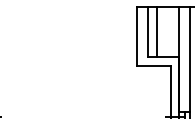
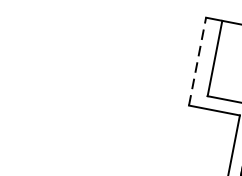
line: (156, 31) -> (227, 60), removed
line: (137, 35) -> (198, 60), solid -> dashed

